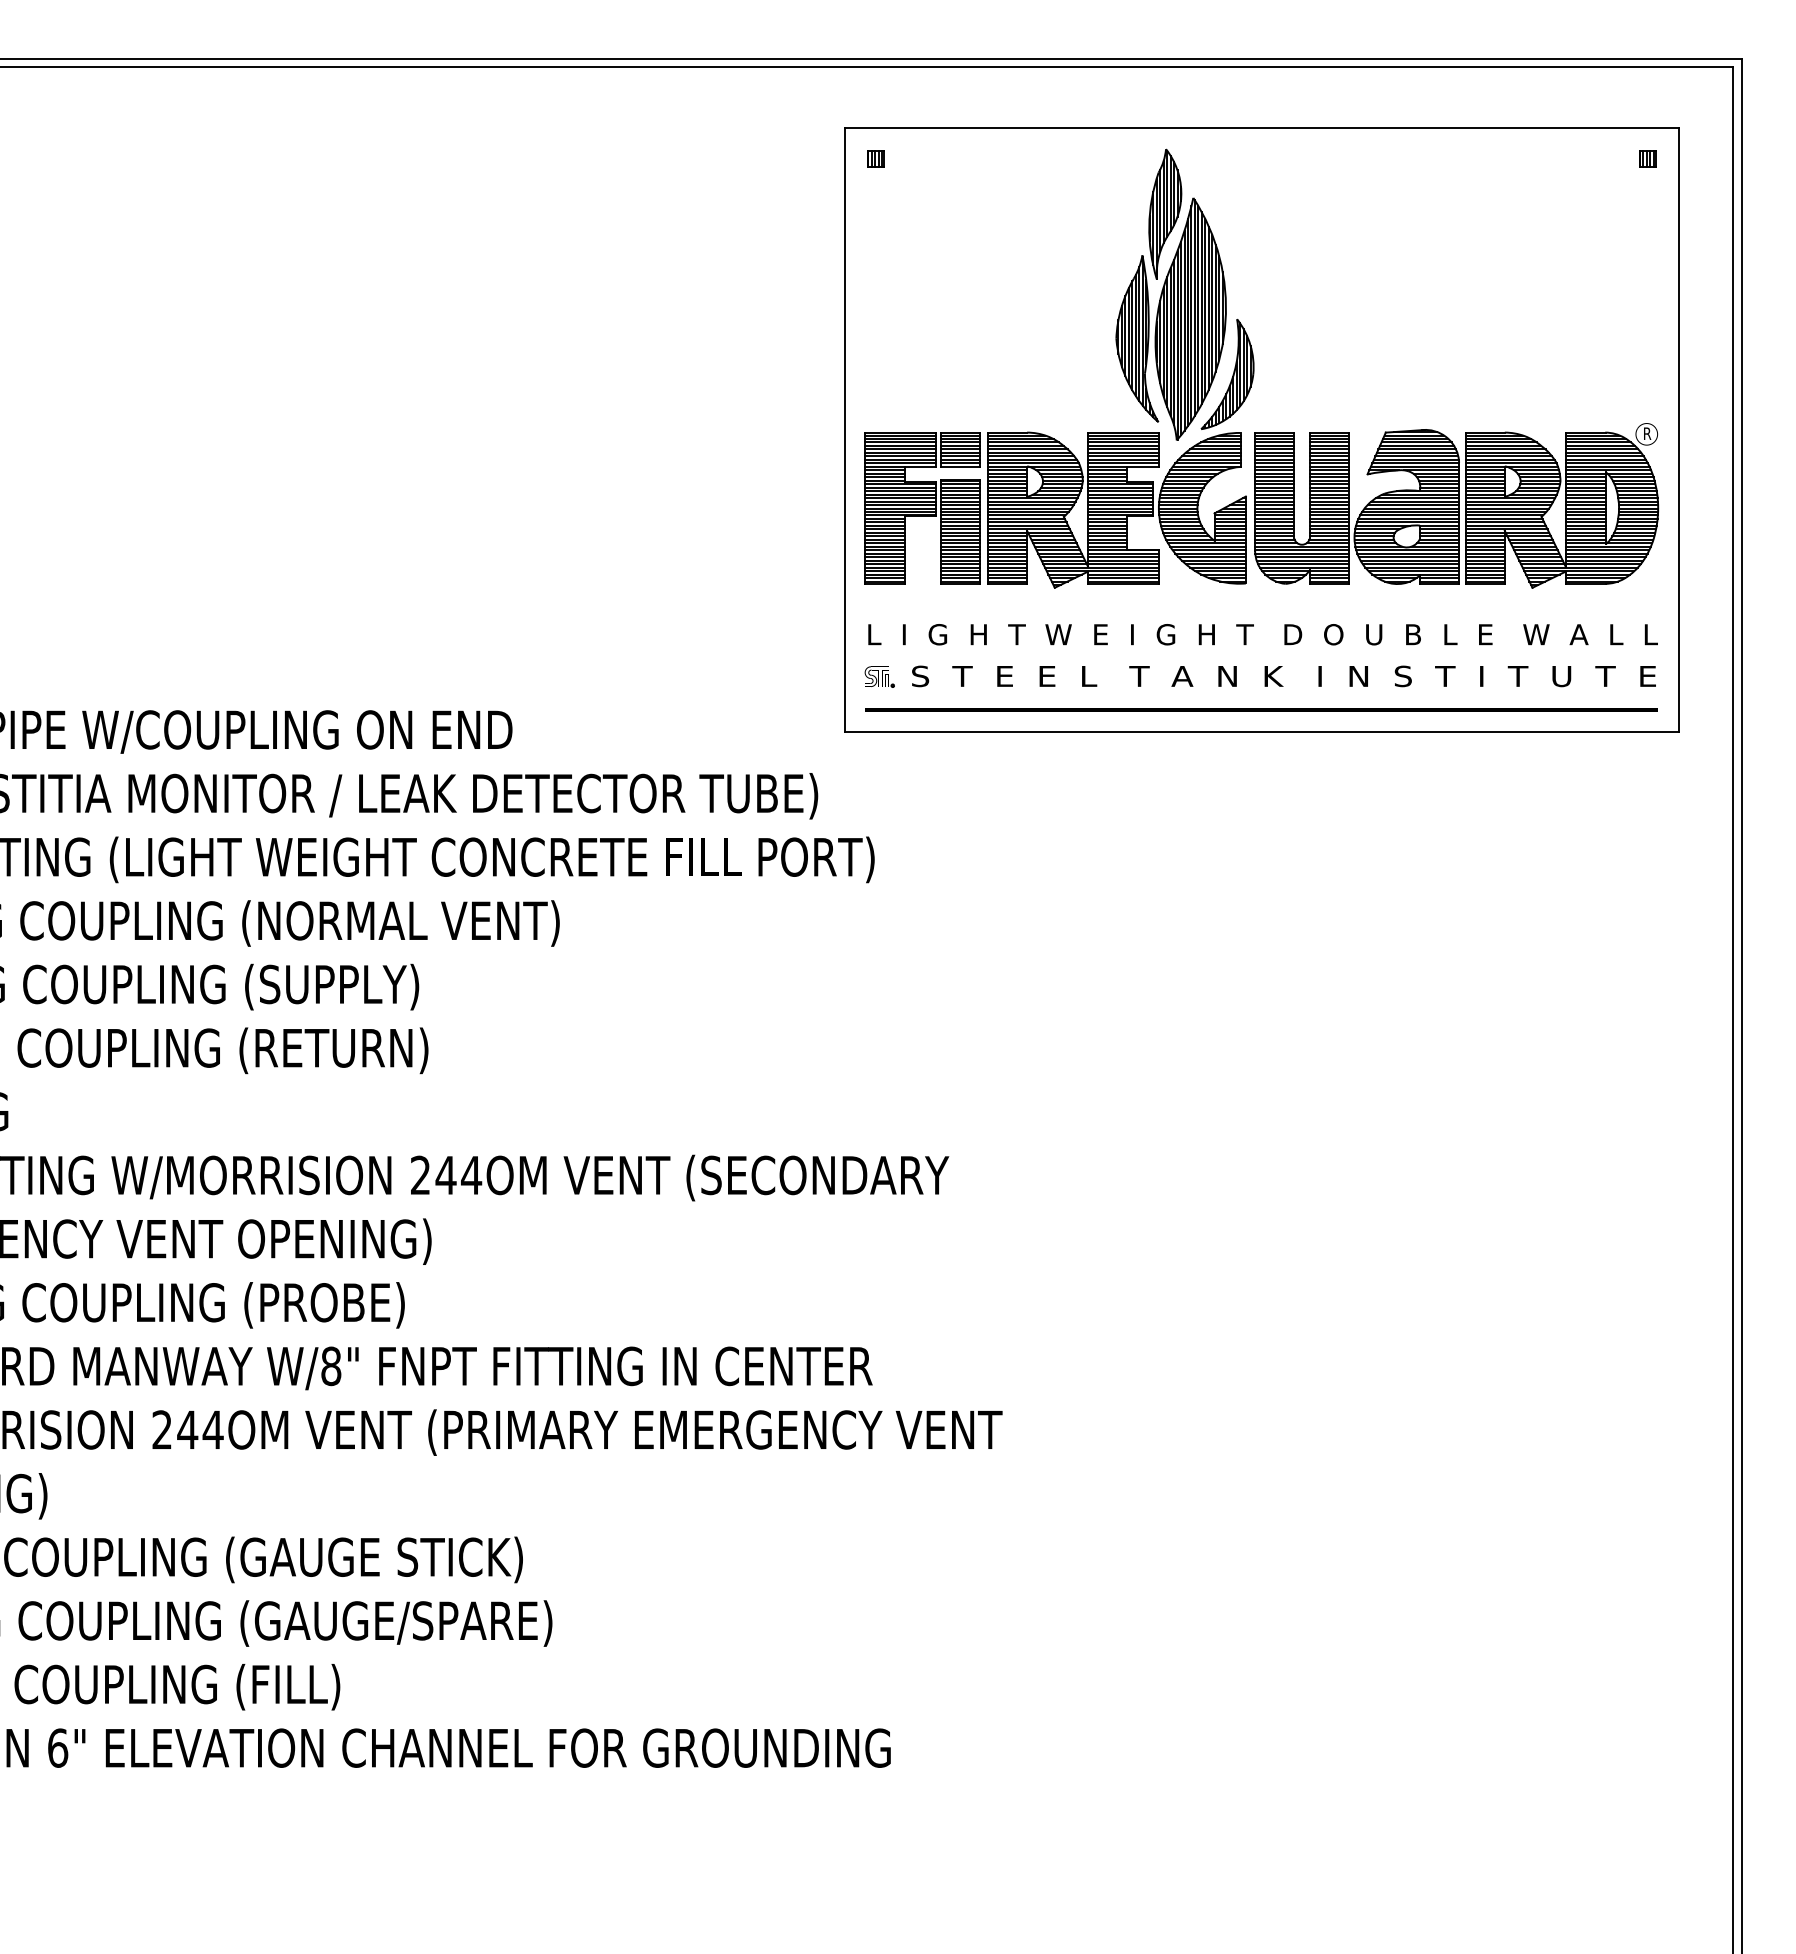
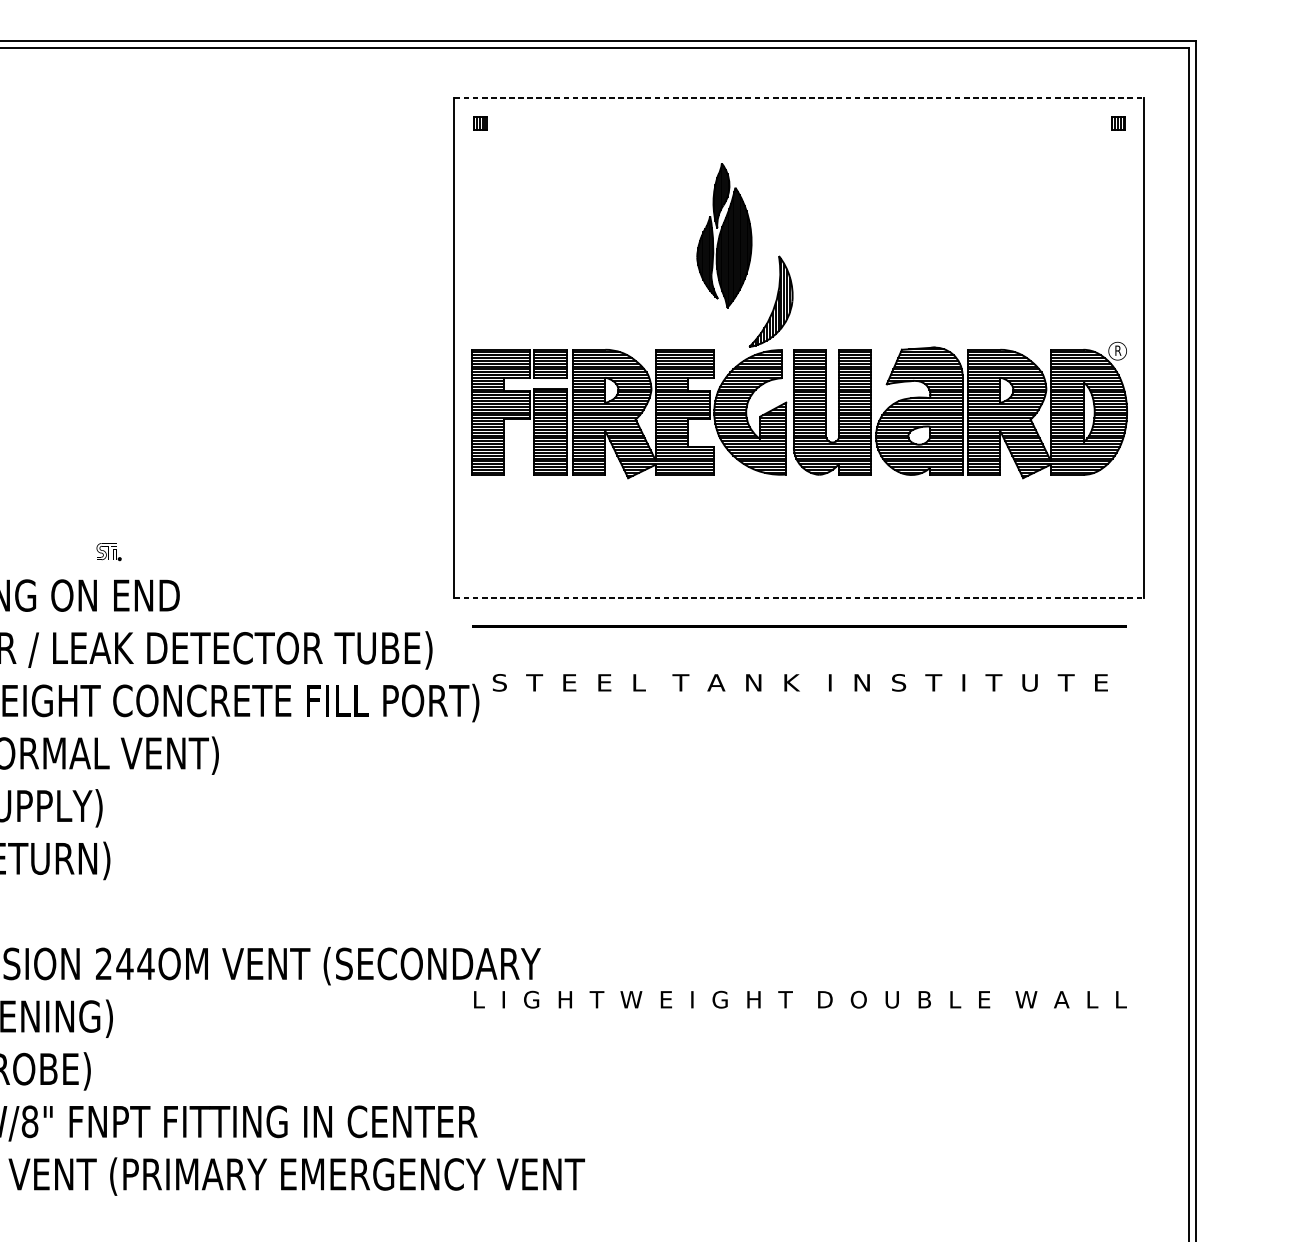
line: (1262, 127) -> (799, 97), solid -> dashed
part: (1170, 294) -> (723, 235), size x0.6
text: (1262, 634) -> (799, 999), moved
part: (879, 676) -> (108, 551), moved
text: (1283, 676) -> (799, 682), moved
line: (1261, 709) -> (799, 626), moved
line: (1262, 732) -> (799, 597), solid -> dashed

